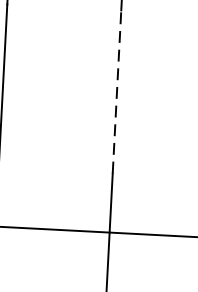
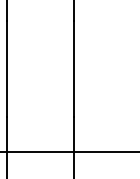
line: (117, 90) -> (74, 68), dashed -> solid

